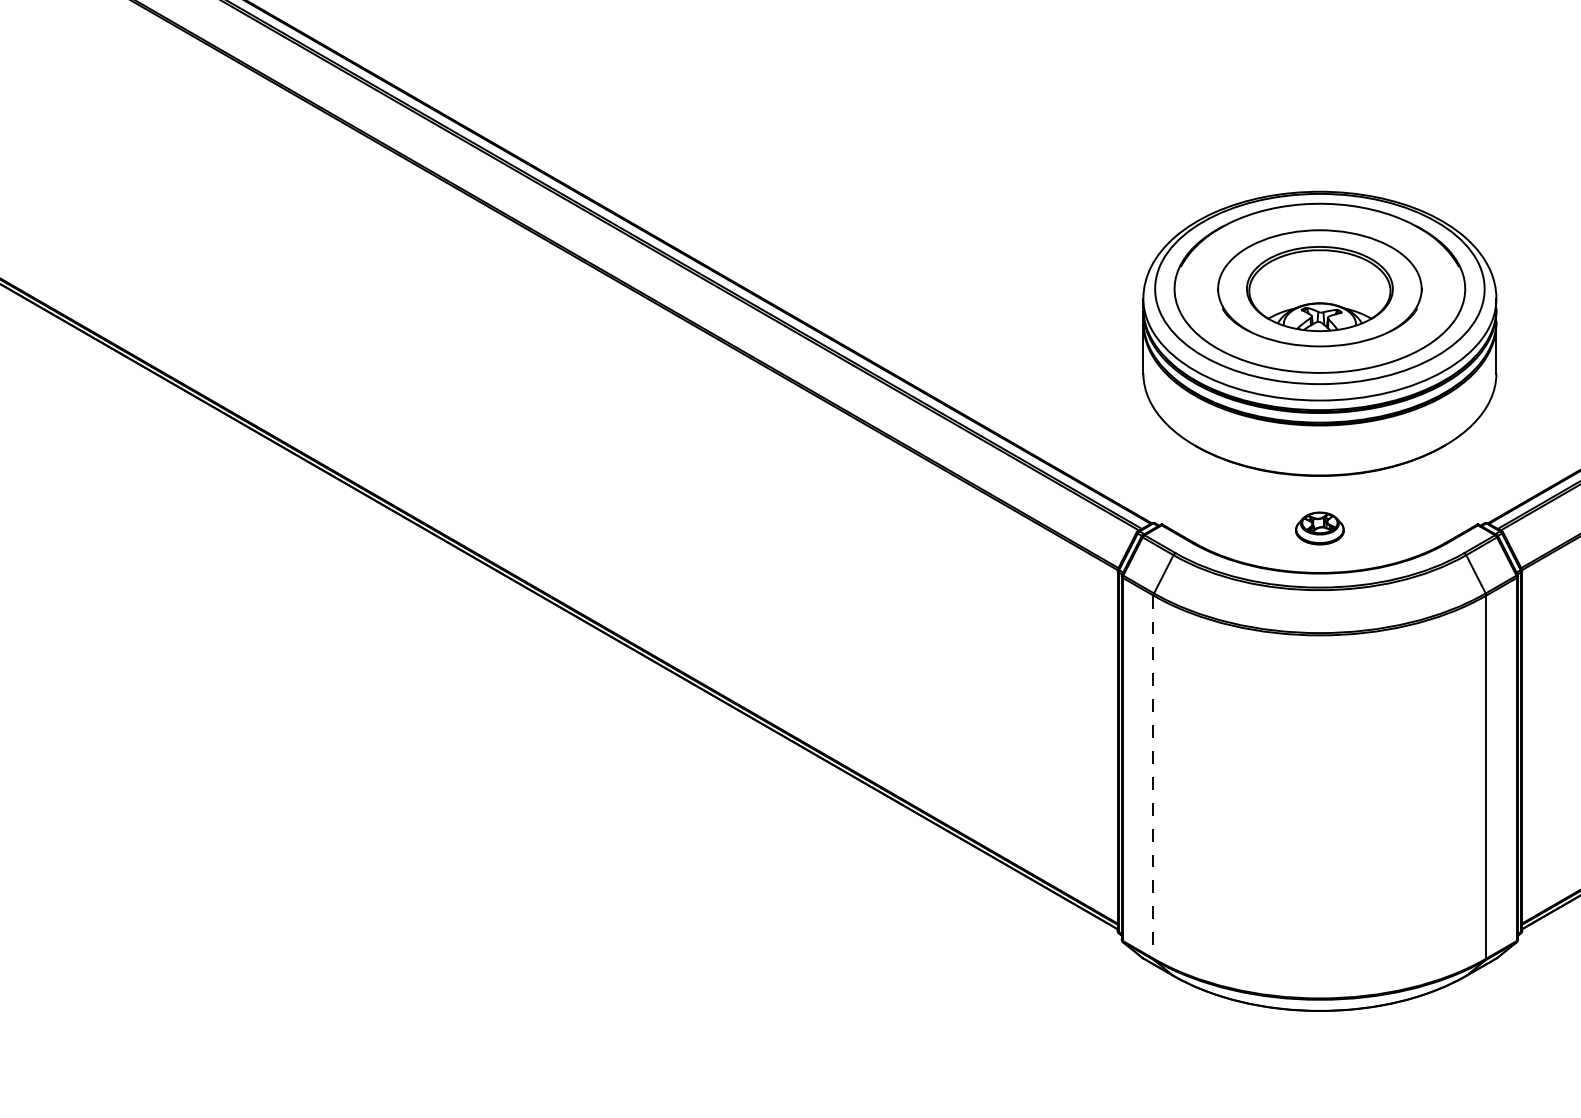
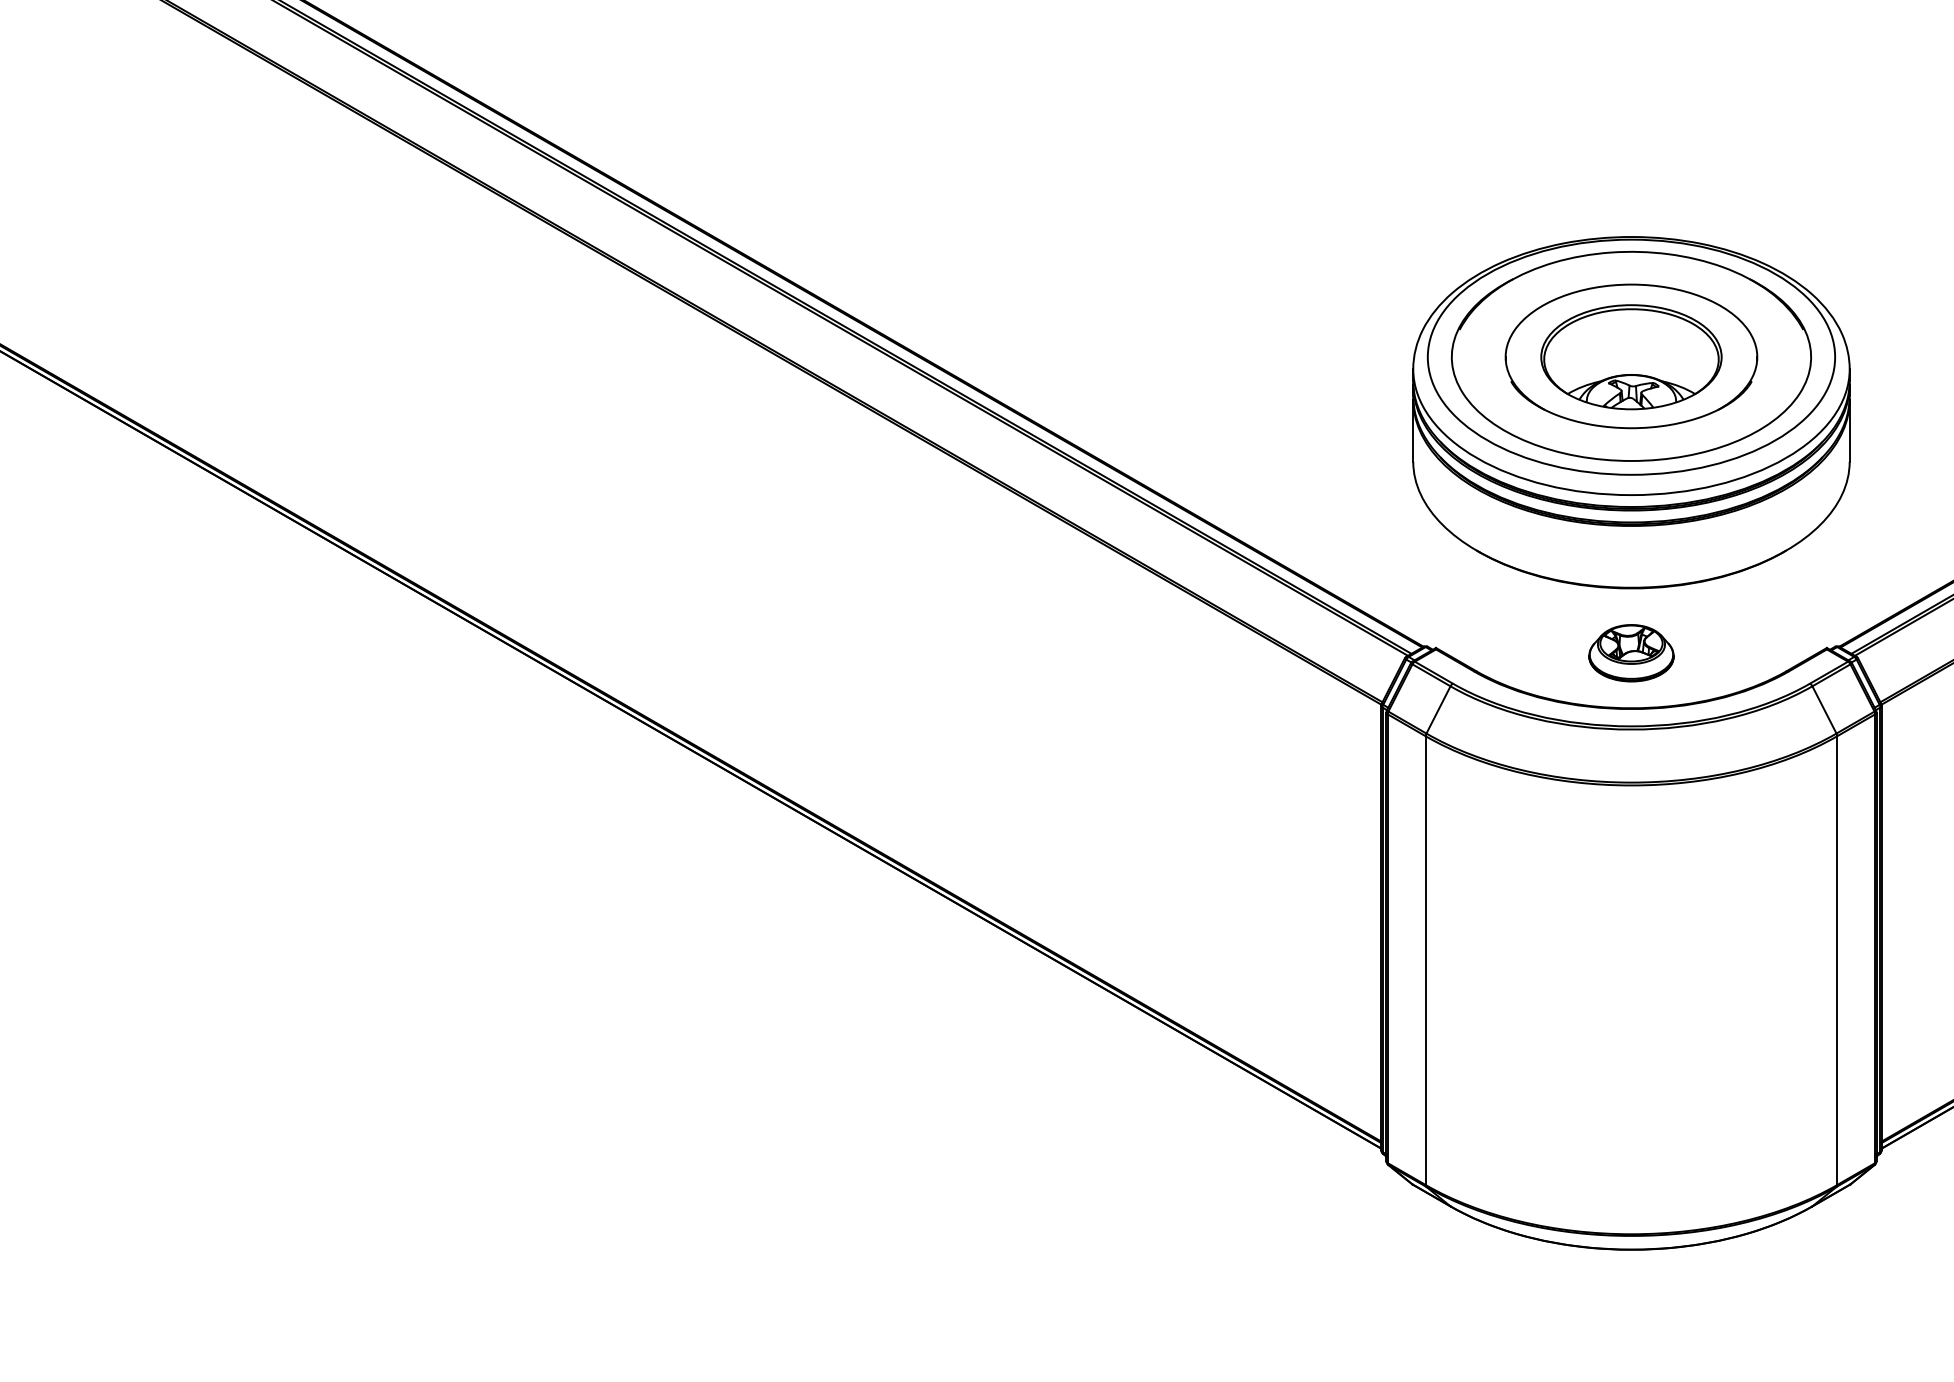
part: (1319, 528) -> (1631, 653), size x1.43
line: (1153, 777) -> (1425, 961), dashed -> solid

